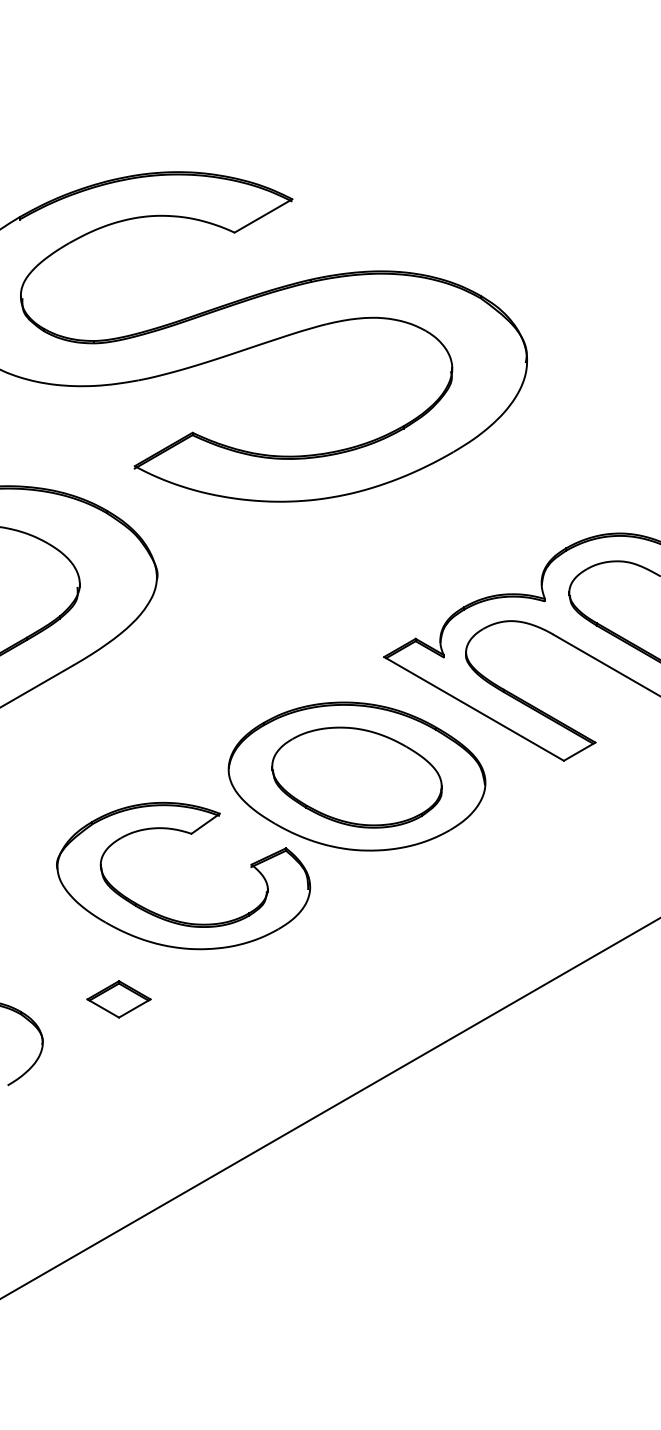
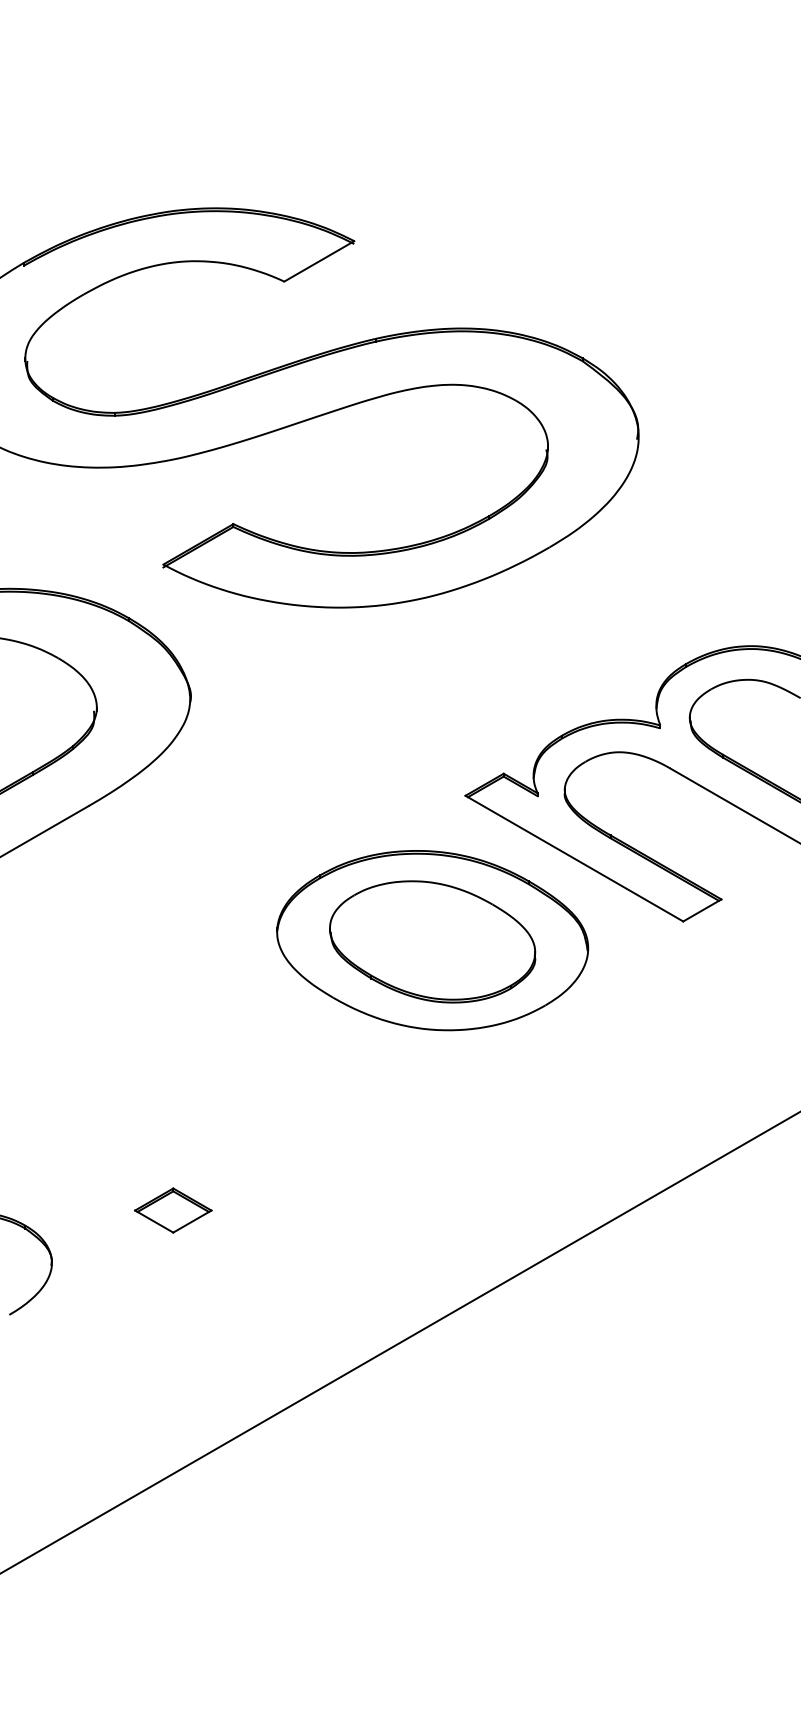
part: (190, 834) -> (230, 1010), removed
part: (119, 999) -> (173, 1210), moved

